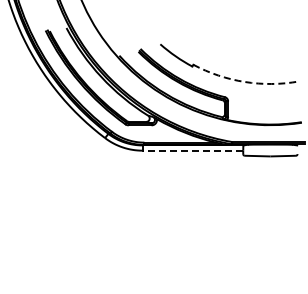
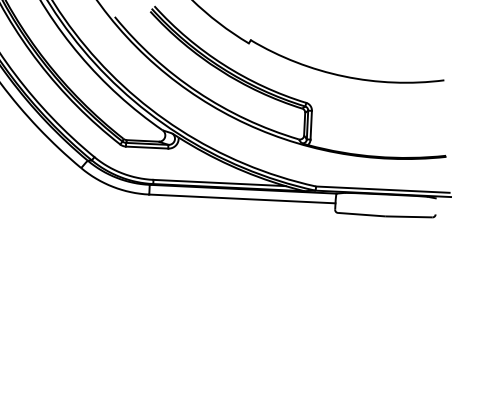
arc: (244, 81) -> (343, 75), dashed -> solid
line: (192, 150) -> (241, 198), dashed -> solid

